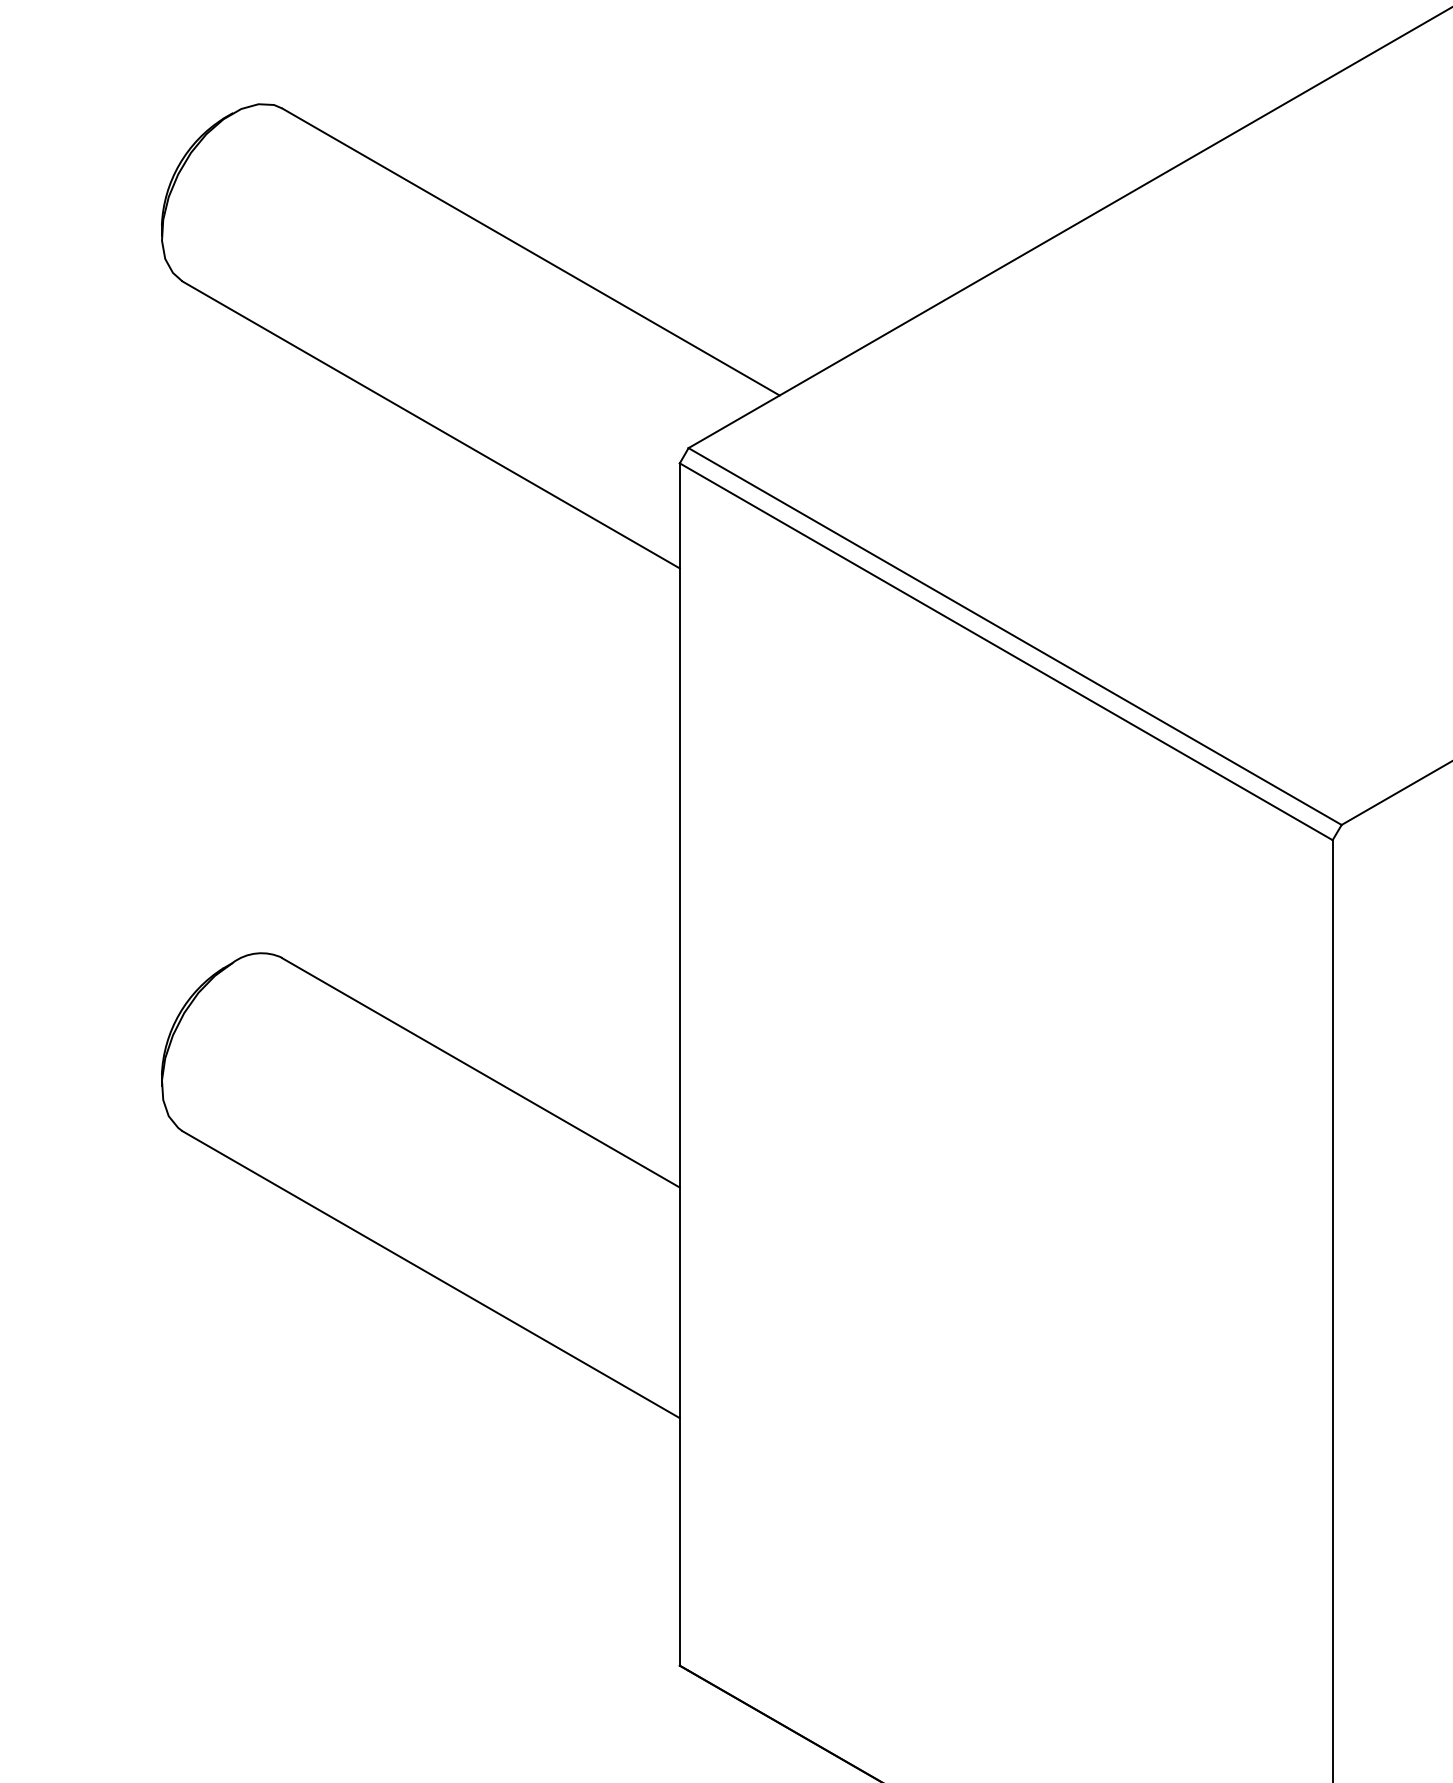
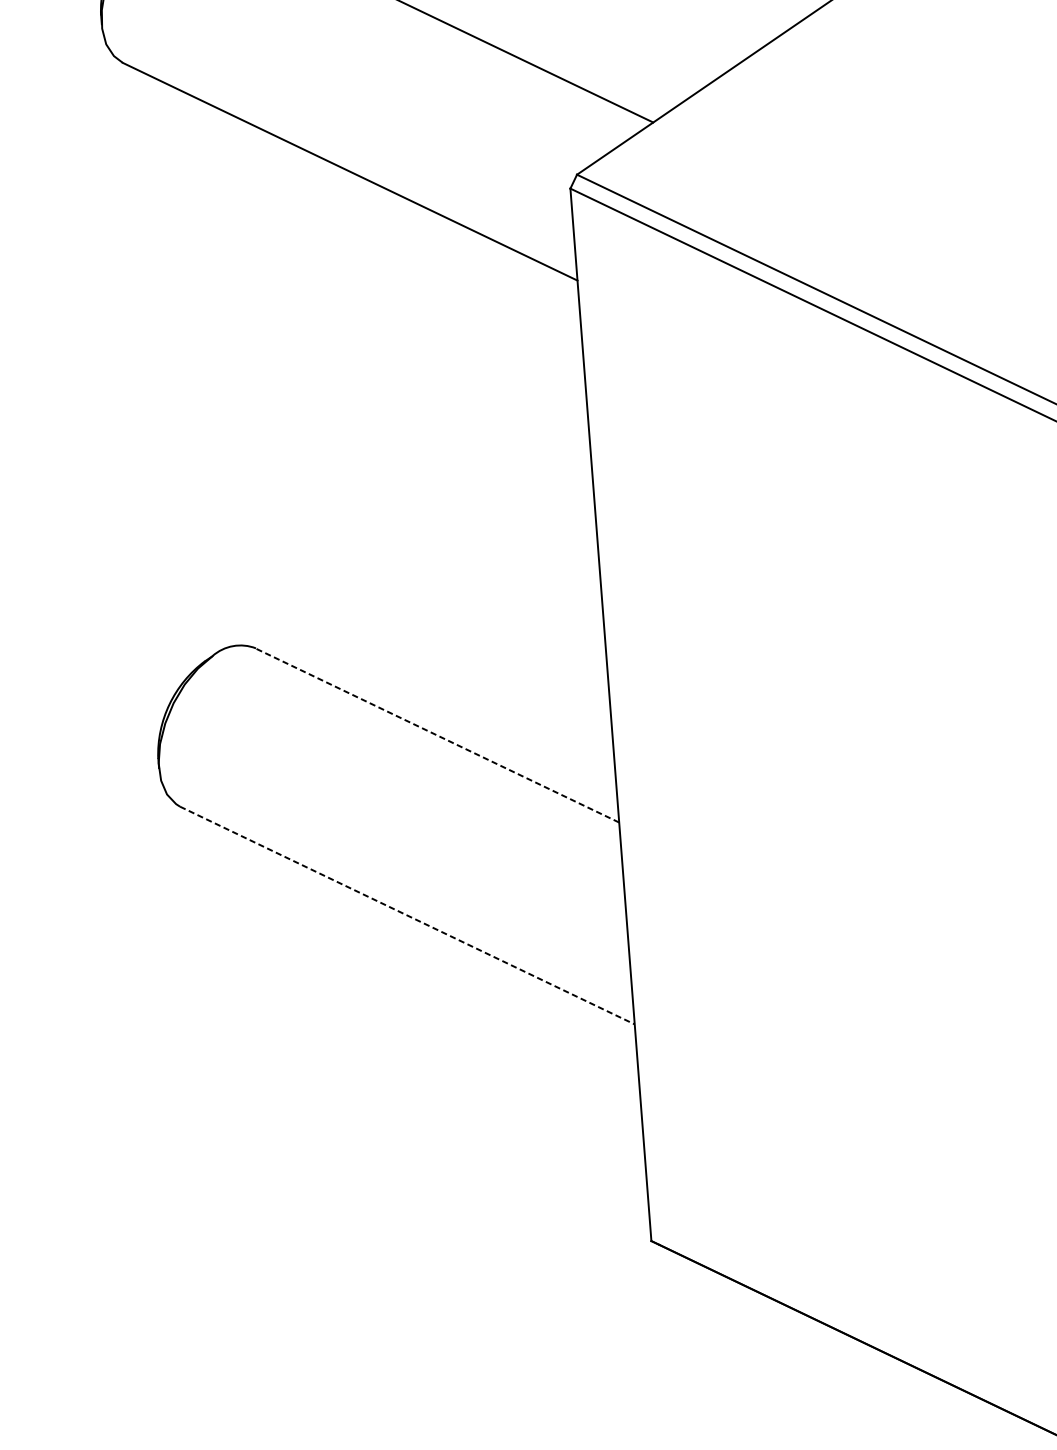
line: (480, 1072) -> (436, 735), solid -> dashed
line: (431, 1274) -> (407, 915), solid -> dashed

